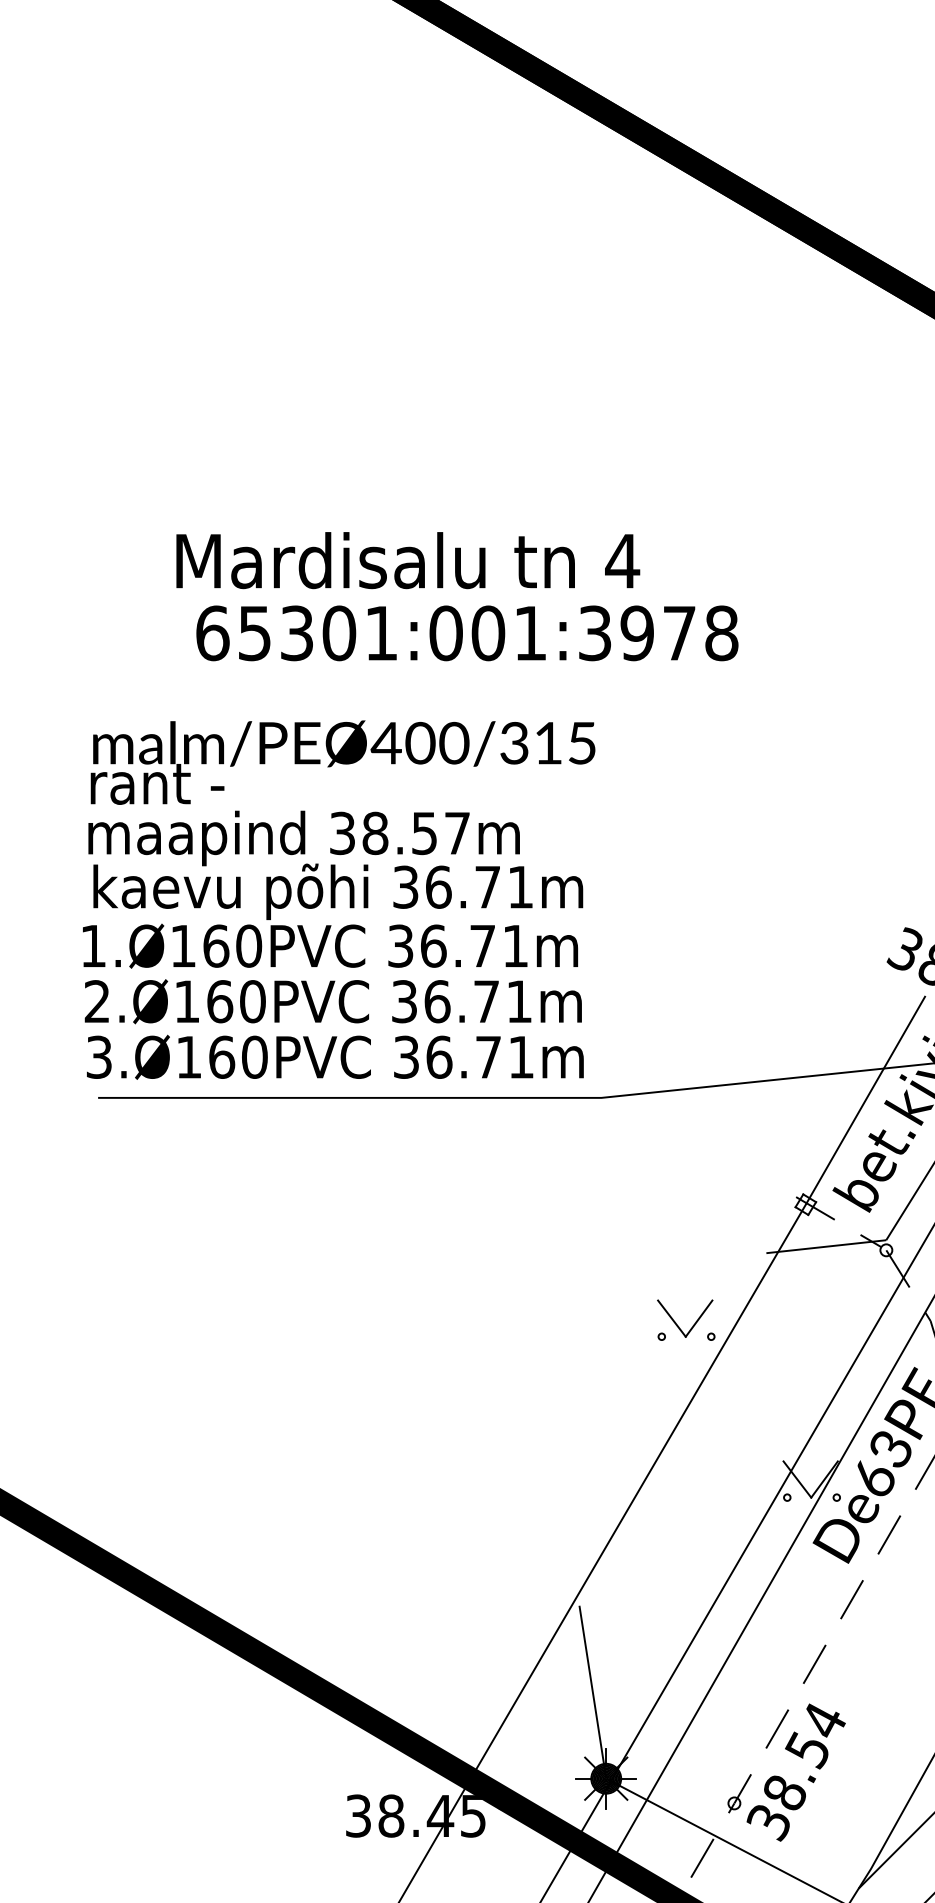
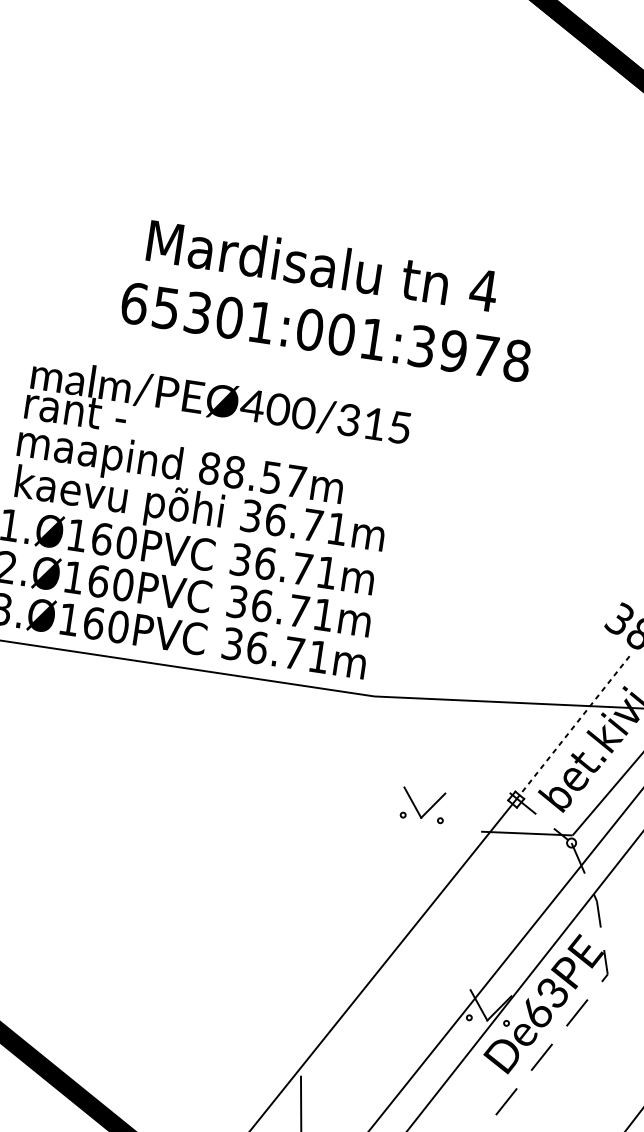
text: (408, 560) -> (322, 265), moved
text: (342, 833) -> (209, 468), 38.57m -> 88.57m
line: (865, 1100) -> (572, 728), solid -> dashed
part: (692, 1325) -> (427, 810), moved

